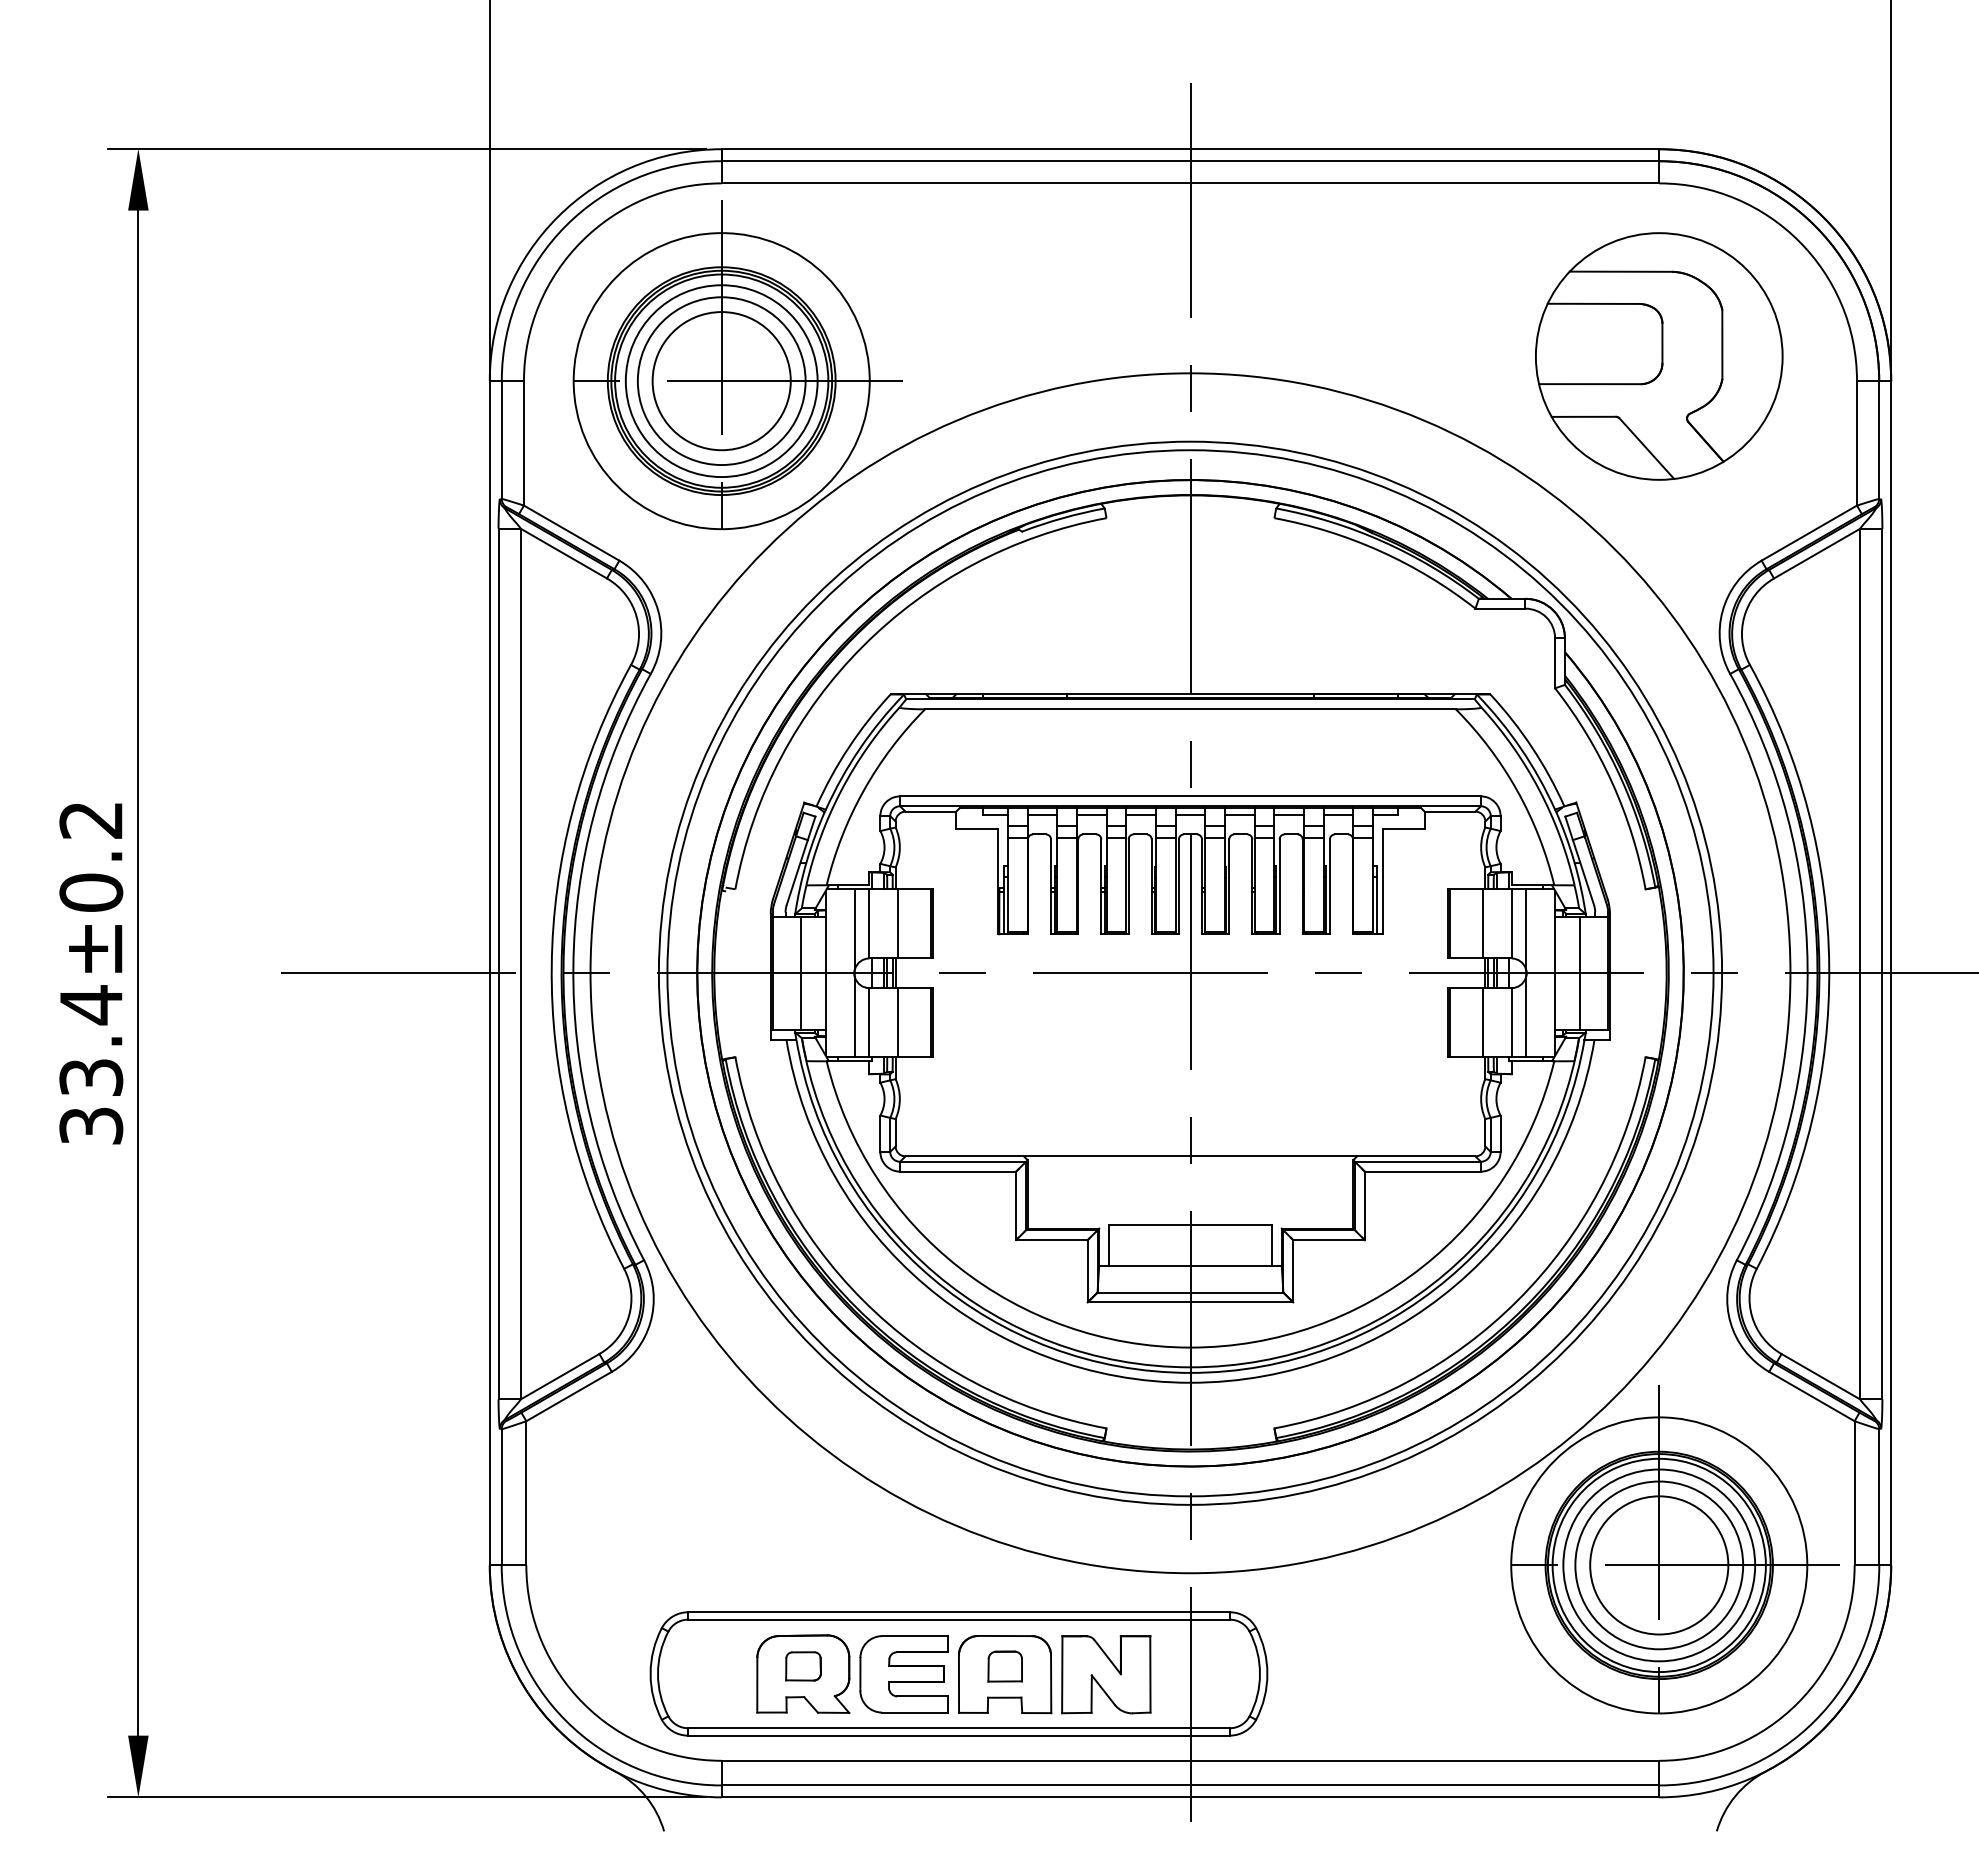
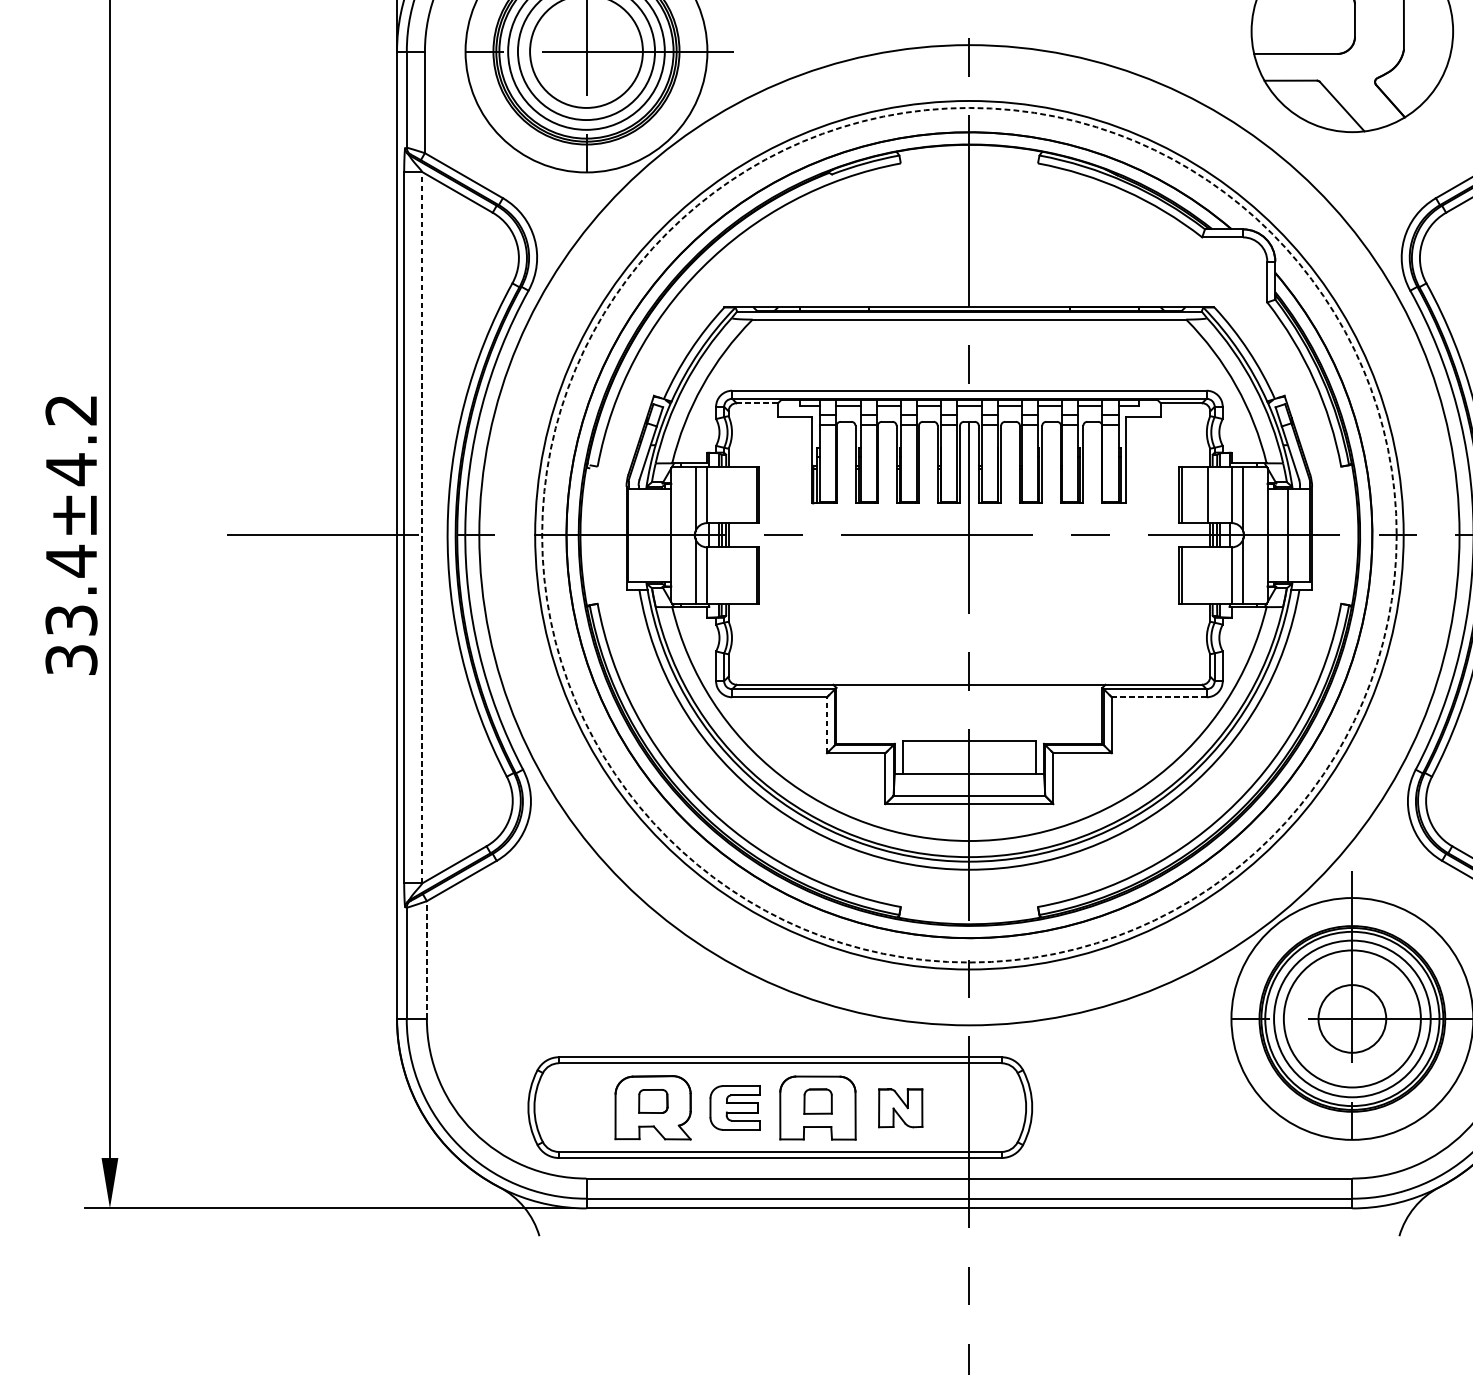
line: (930, 811) -> (757, 403), solid -> dashed
text: (91, 892) -> (71, 469), ±0.2 -> ±4.2
line: (898, 923) -> (730, 494), removed
line: (520, 963) -> (422, 527), solid -> dashed
line: (800, 973) -> (650, 535), removed
circle: (1190, 973) -> (969, 535), solid -> dashed
line: (898, 1022) -> (730, 575), removed
line: (1482, 1022) -> (1207, 575), removed
line: (1422, 1171) -> (1158, 697), solid -> dashed
line: (1016, 1205) -> (827, 724), solid -> dashed
line: (526, 1492) -> (427, 959), solid -> dashed
circle: (1659, 1565) -> (1352, 1019), size x0.6
part: (903, 1674) -> (734, 1108), size x0.7
part: (1106, 1674) -> (900, 1108), size x0.6

